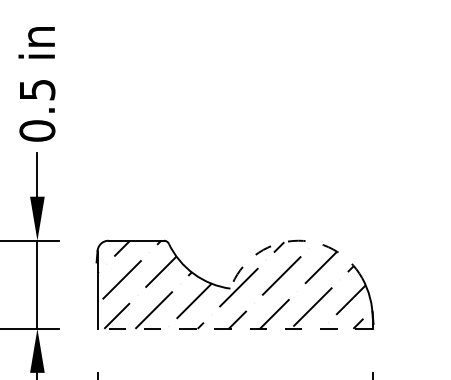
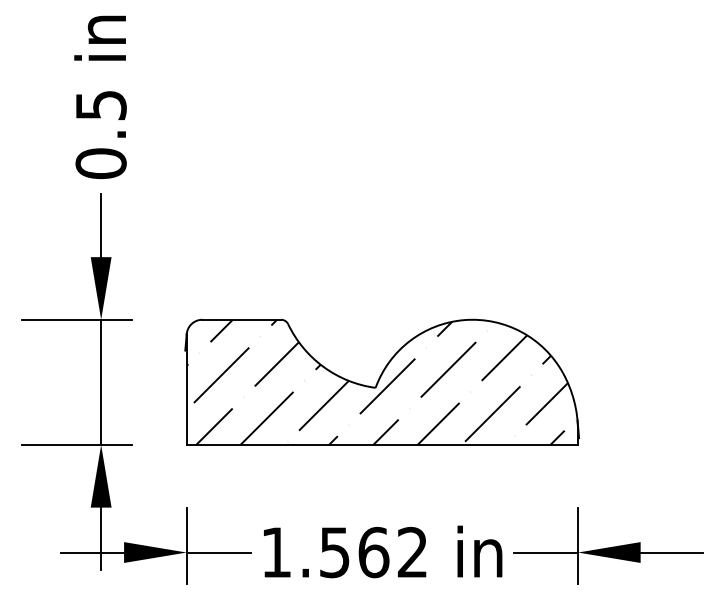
arc: (292, 241) -> (464, 320), dashed -> solid
line: (235, 329) -> (382, 445), dashed -> solid

